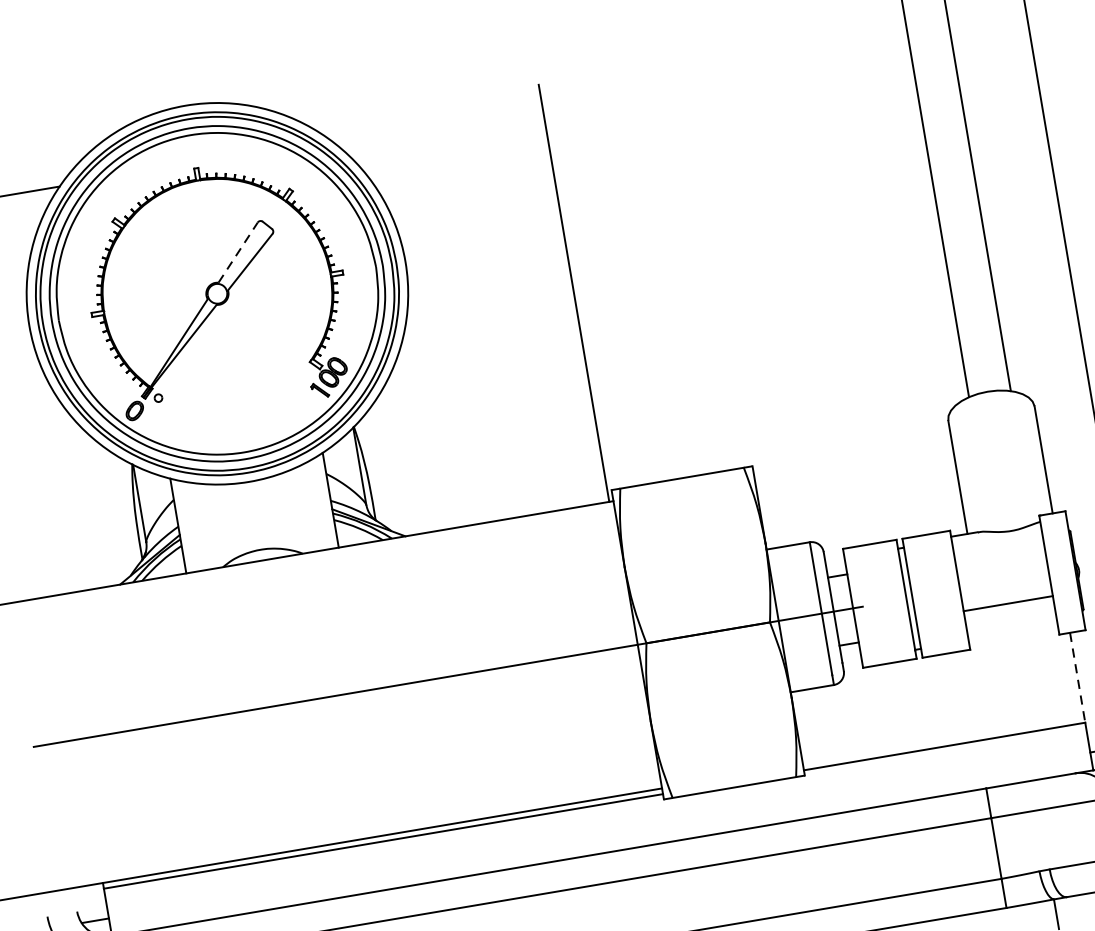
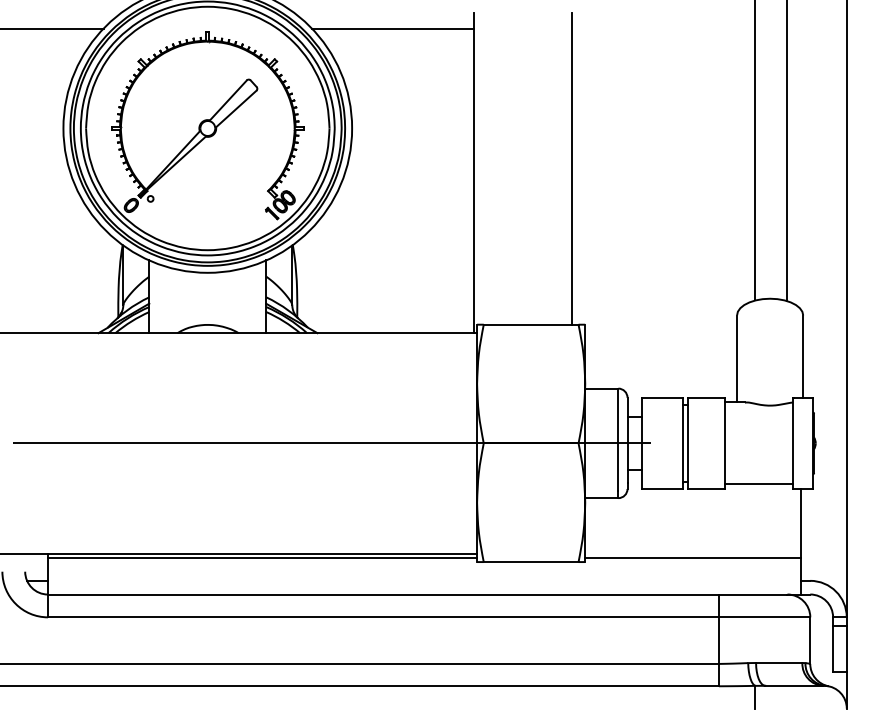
line: (436, 122) -> (392, 28), added
line: (238, 252) -> (228, 100), dashed -> solid
line: (700, 265) -> (571, 168), added
line: (1008, 603) -> (758, 484), moved
line: (1078, 678) -> (801, 524), dashed -> solid

